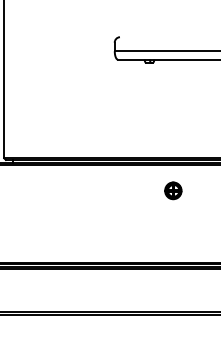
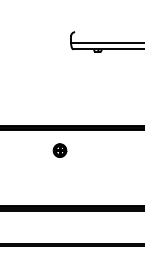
part: (173, 190) -> (60, 150), moved

